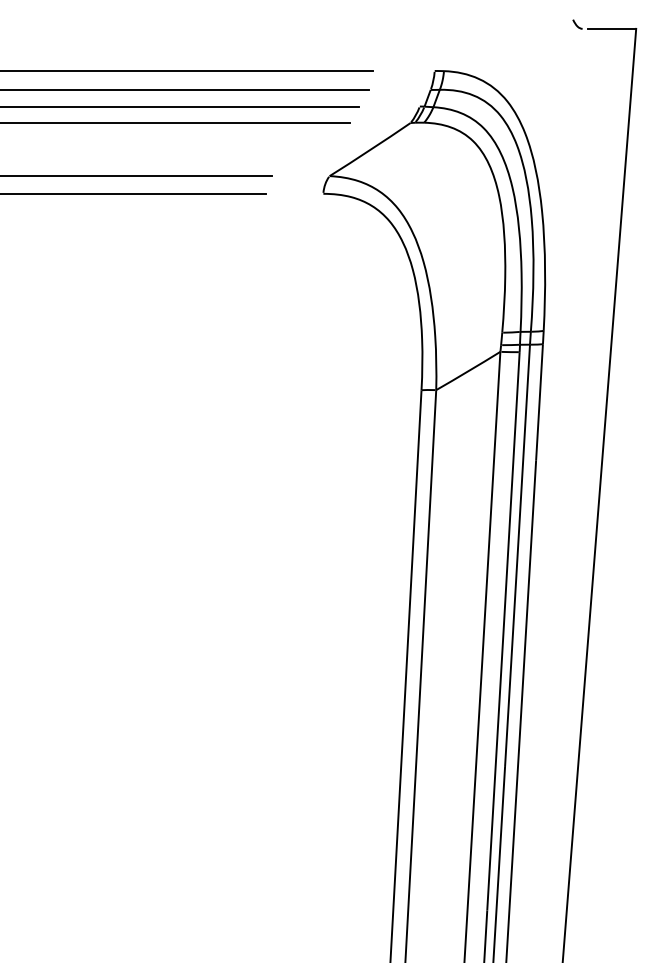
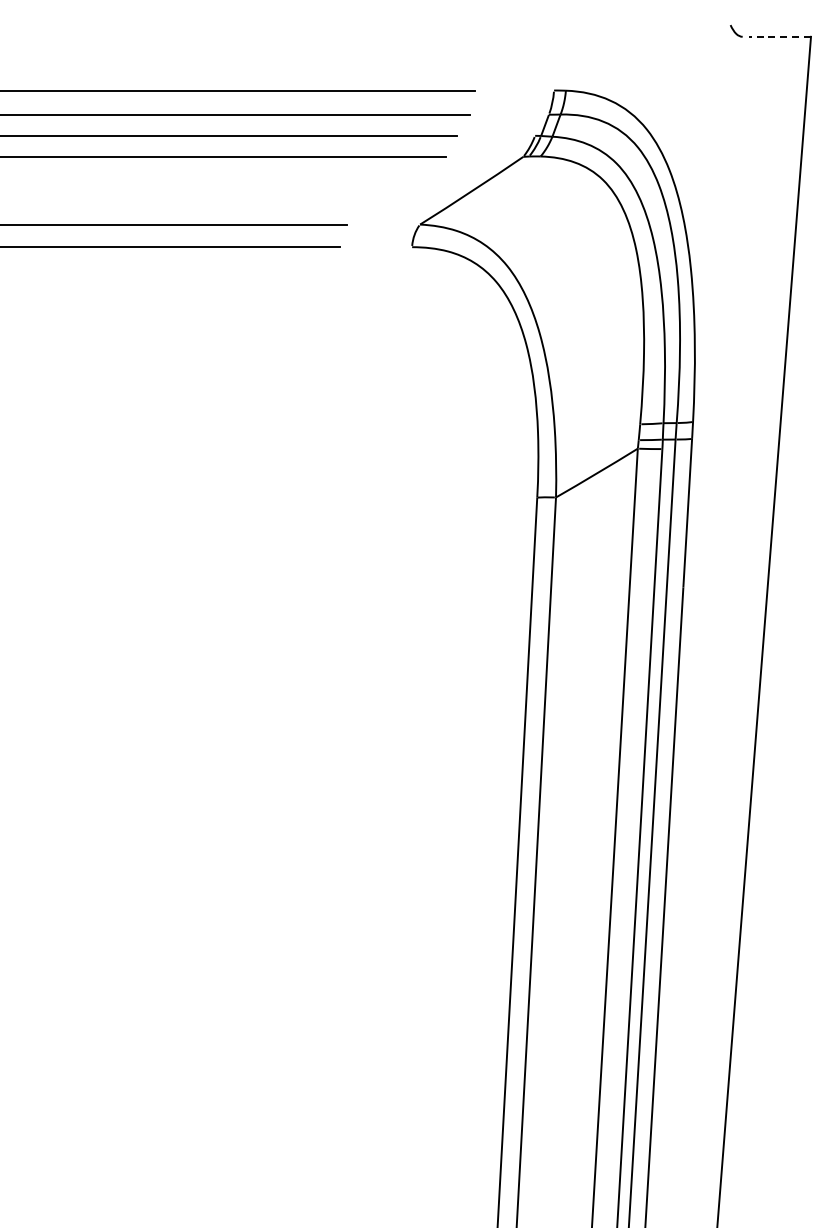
line: (612, 28) -> (780, 36), solid -> dashed

